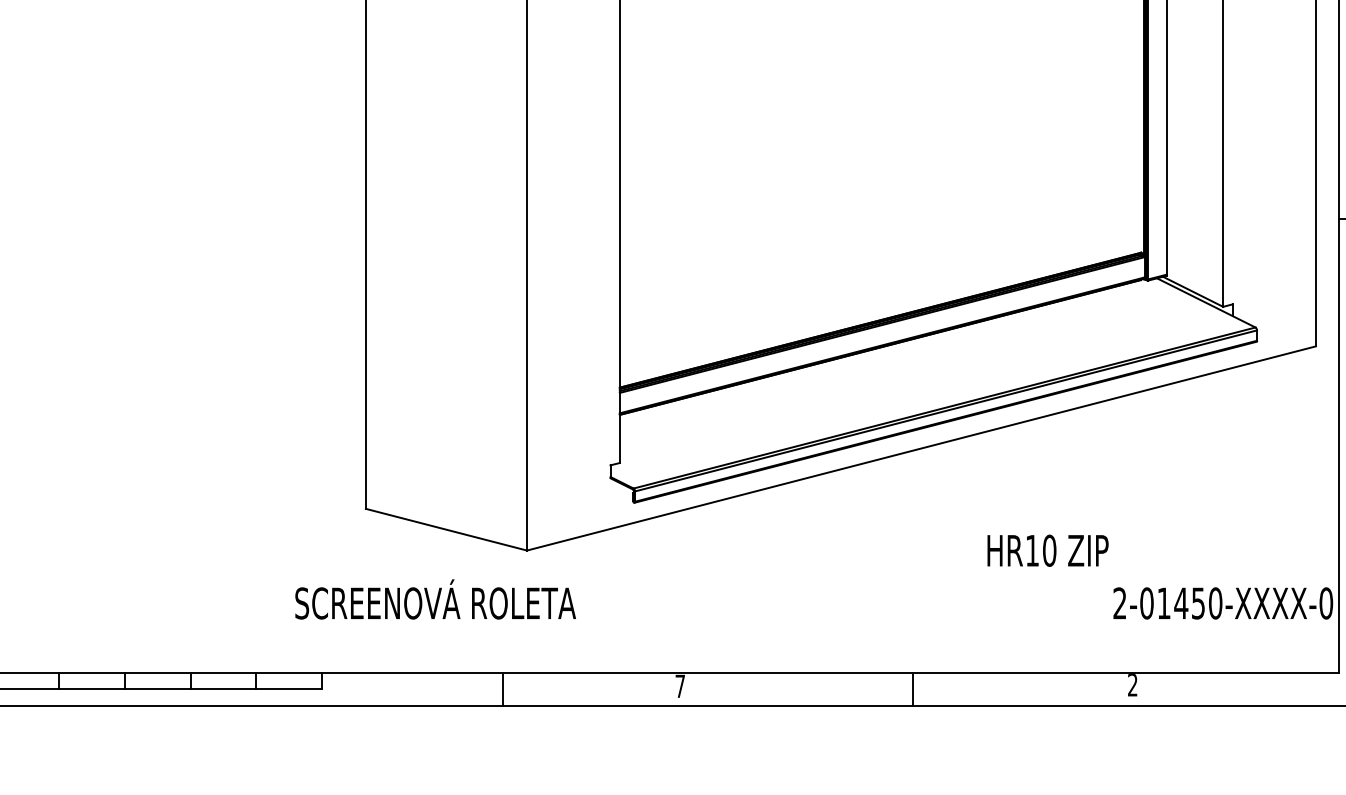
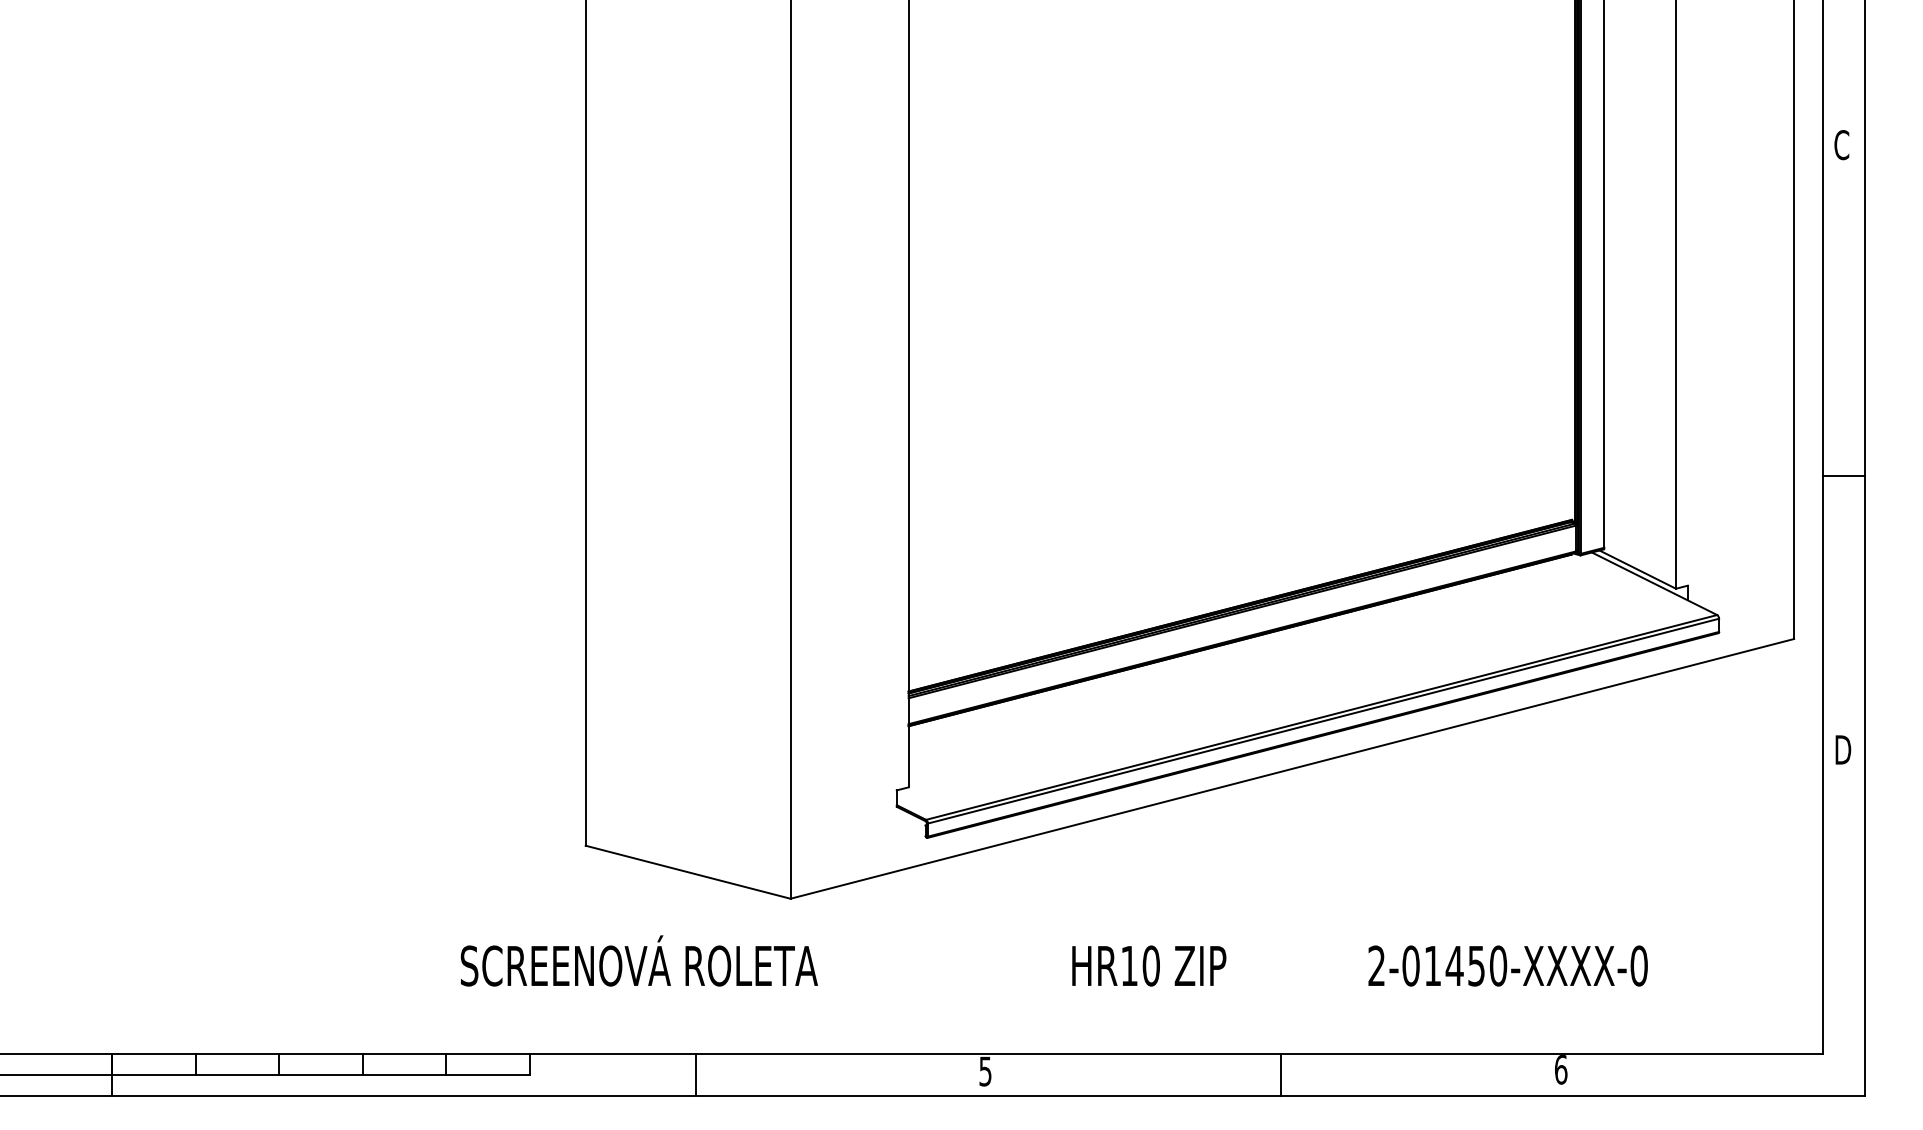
text: (1048, 550) -> (1149, 965), moved
text: (434, 599) -> (638, 960), moved
text: (1222, 603) -> (1507, 965), moved
text: (1133, 684) -> (1561, 1069), 2 -> 6
text: (680, 686) -> (985, 1071), 7 -> 5
line: (502, 689) -> (696, 1075), moved

